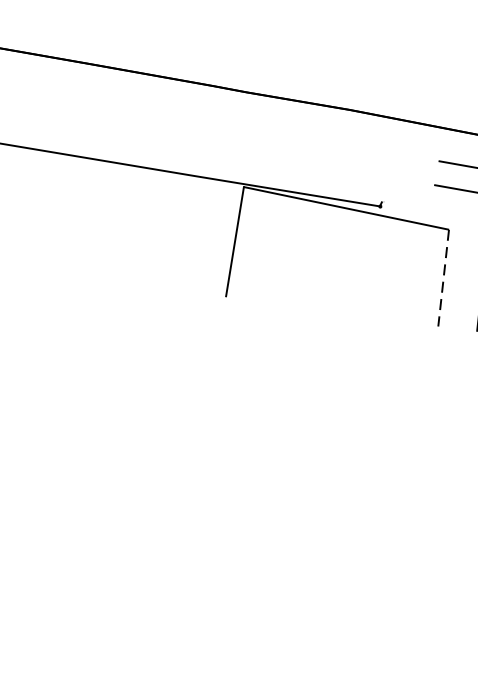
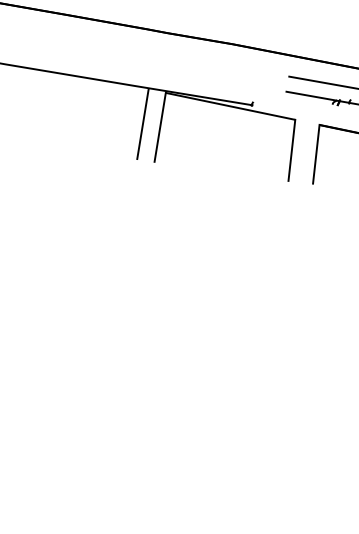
line: (206, 237) -> (142, 124), added
line: (443, 278) -> (291, 150), dashed -> solid

